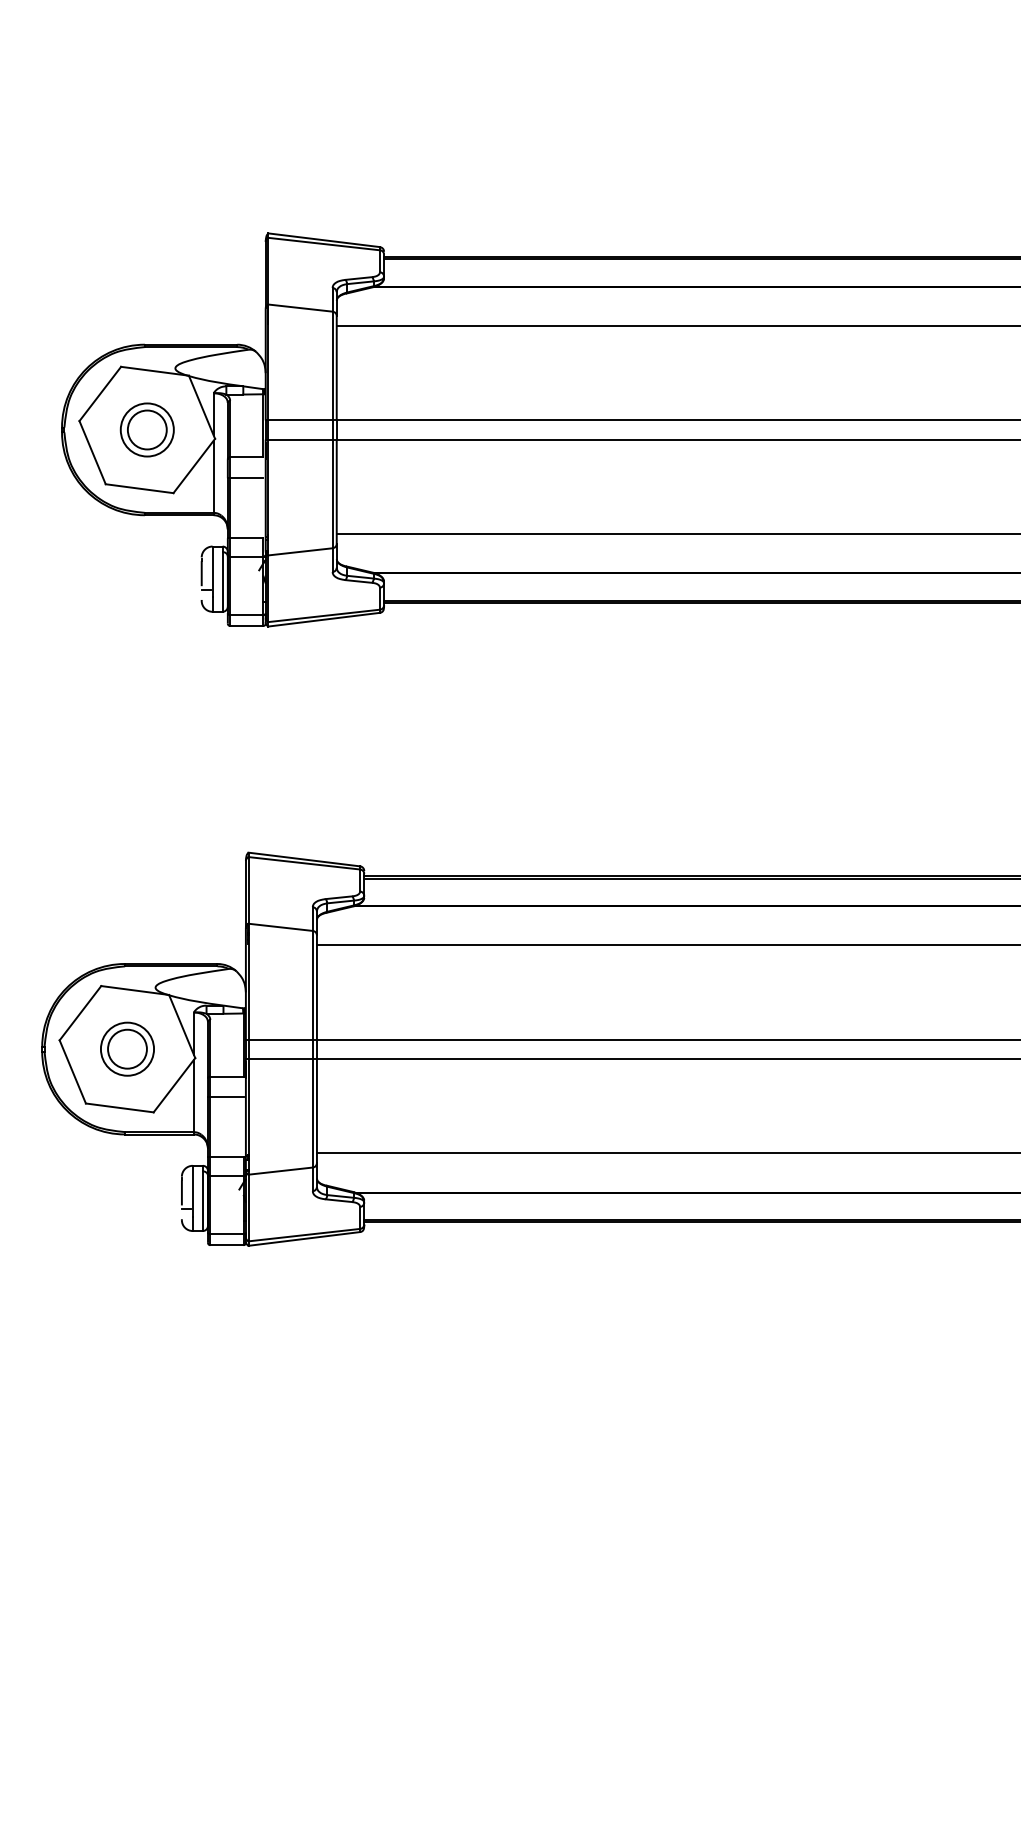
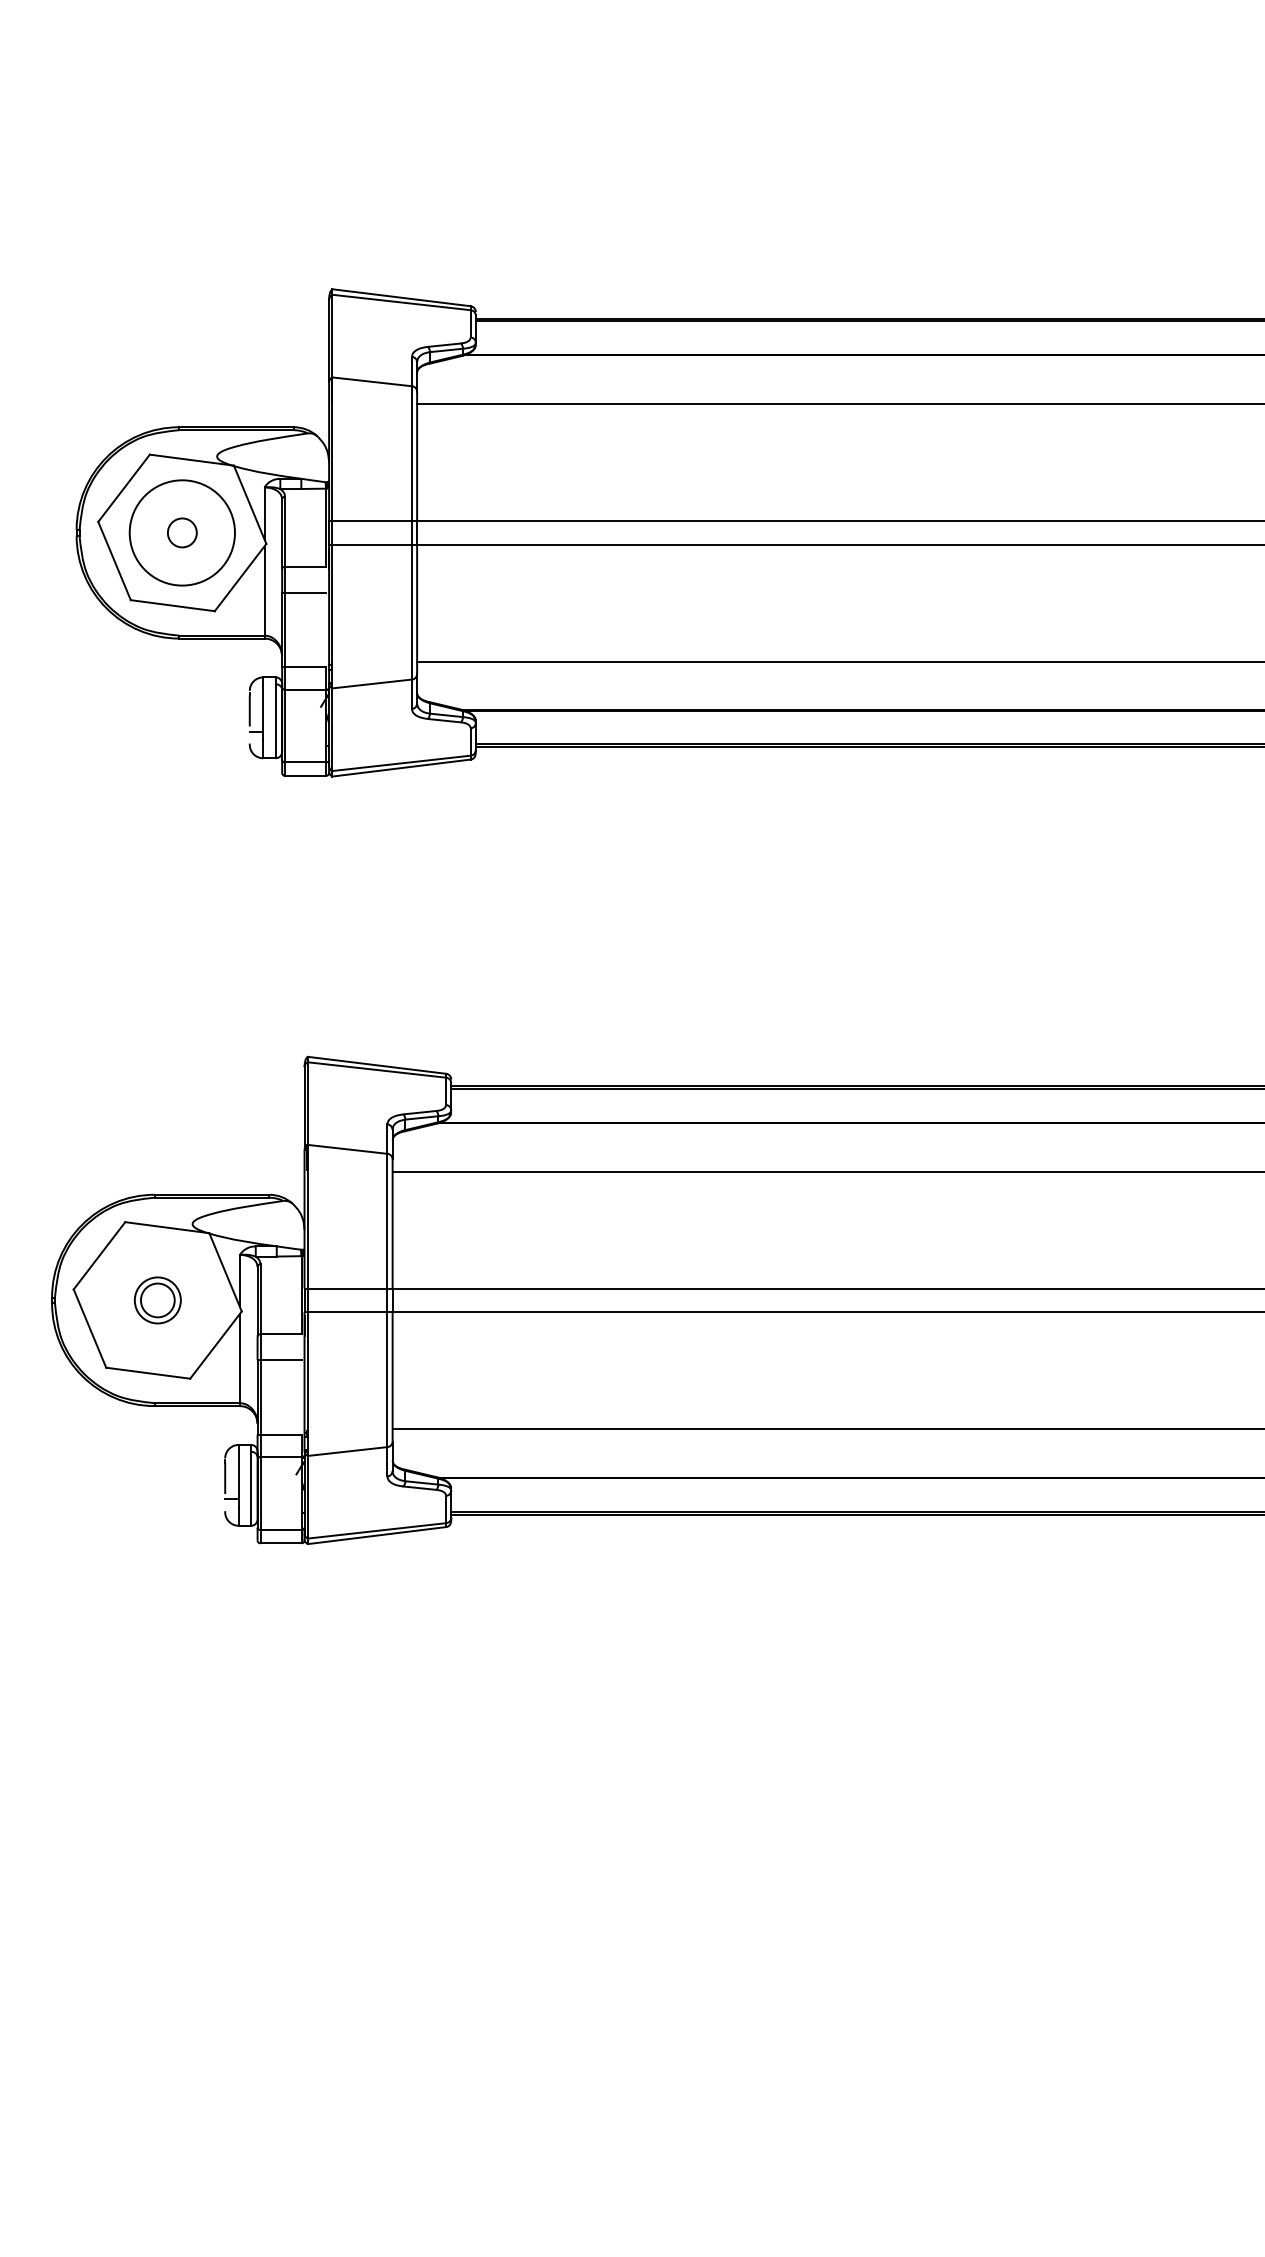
circle: (147, 429) -> (182, 532), size x0.6
circle: (147, 429) -> (182, 532), size x1.6
part: (127, 1049) -> (157, 1300), size x0.7

